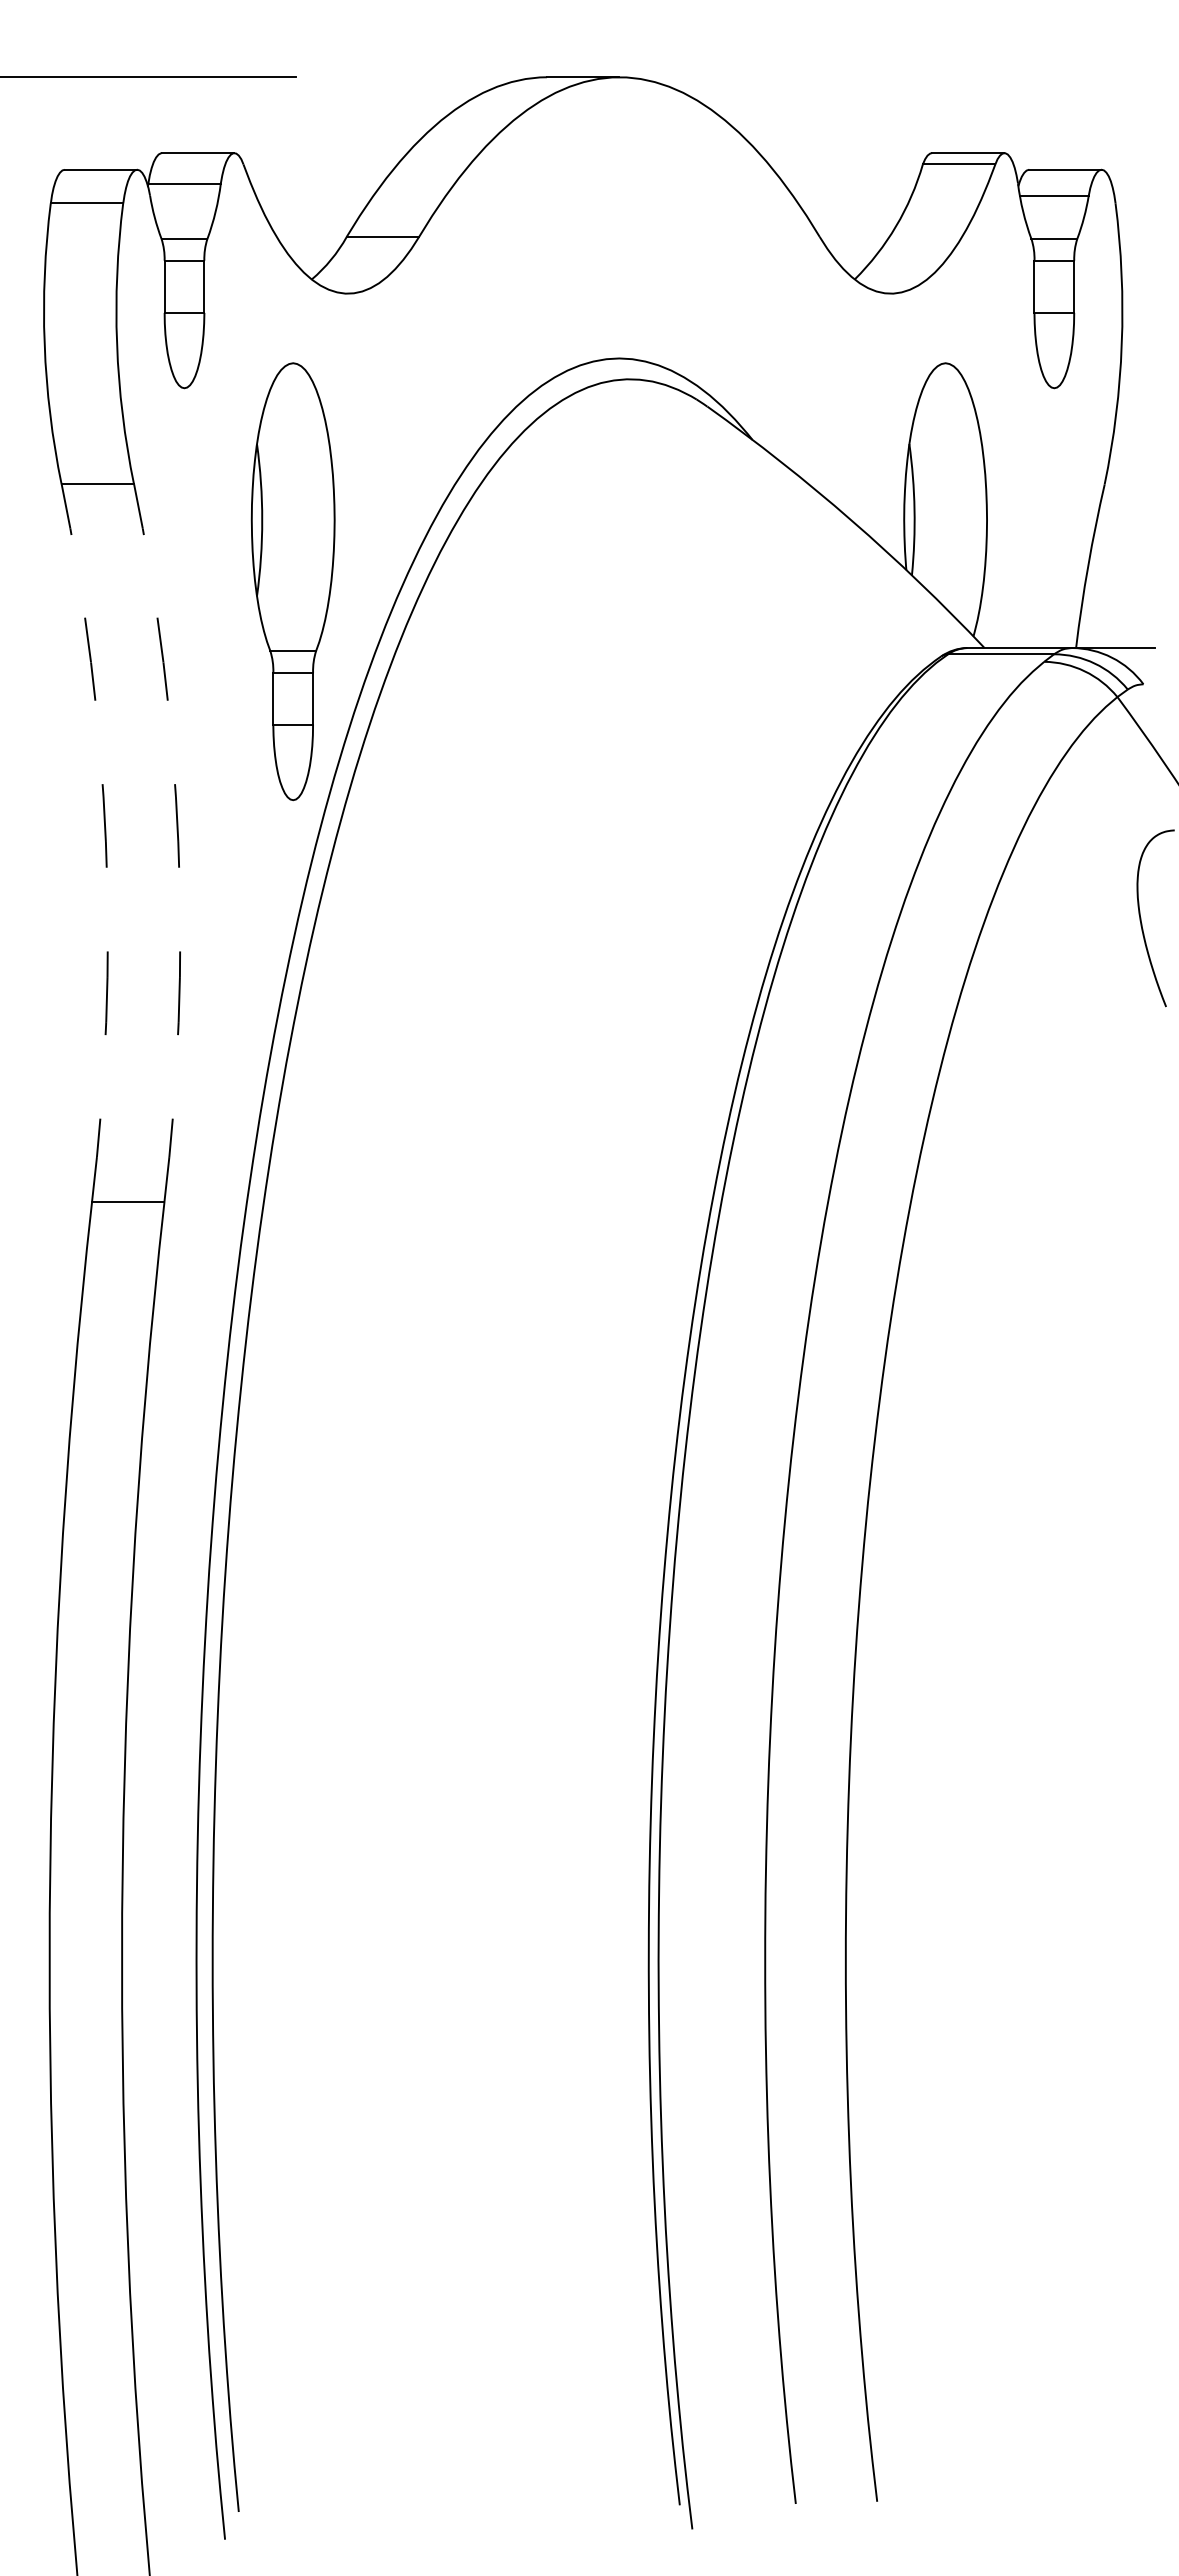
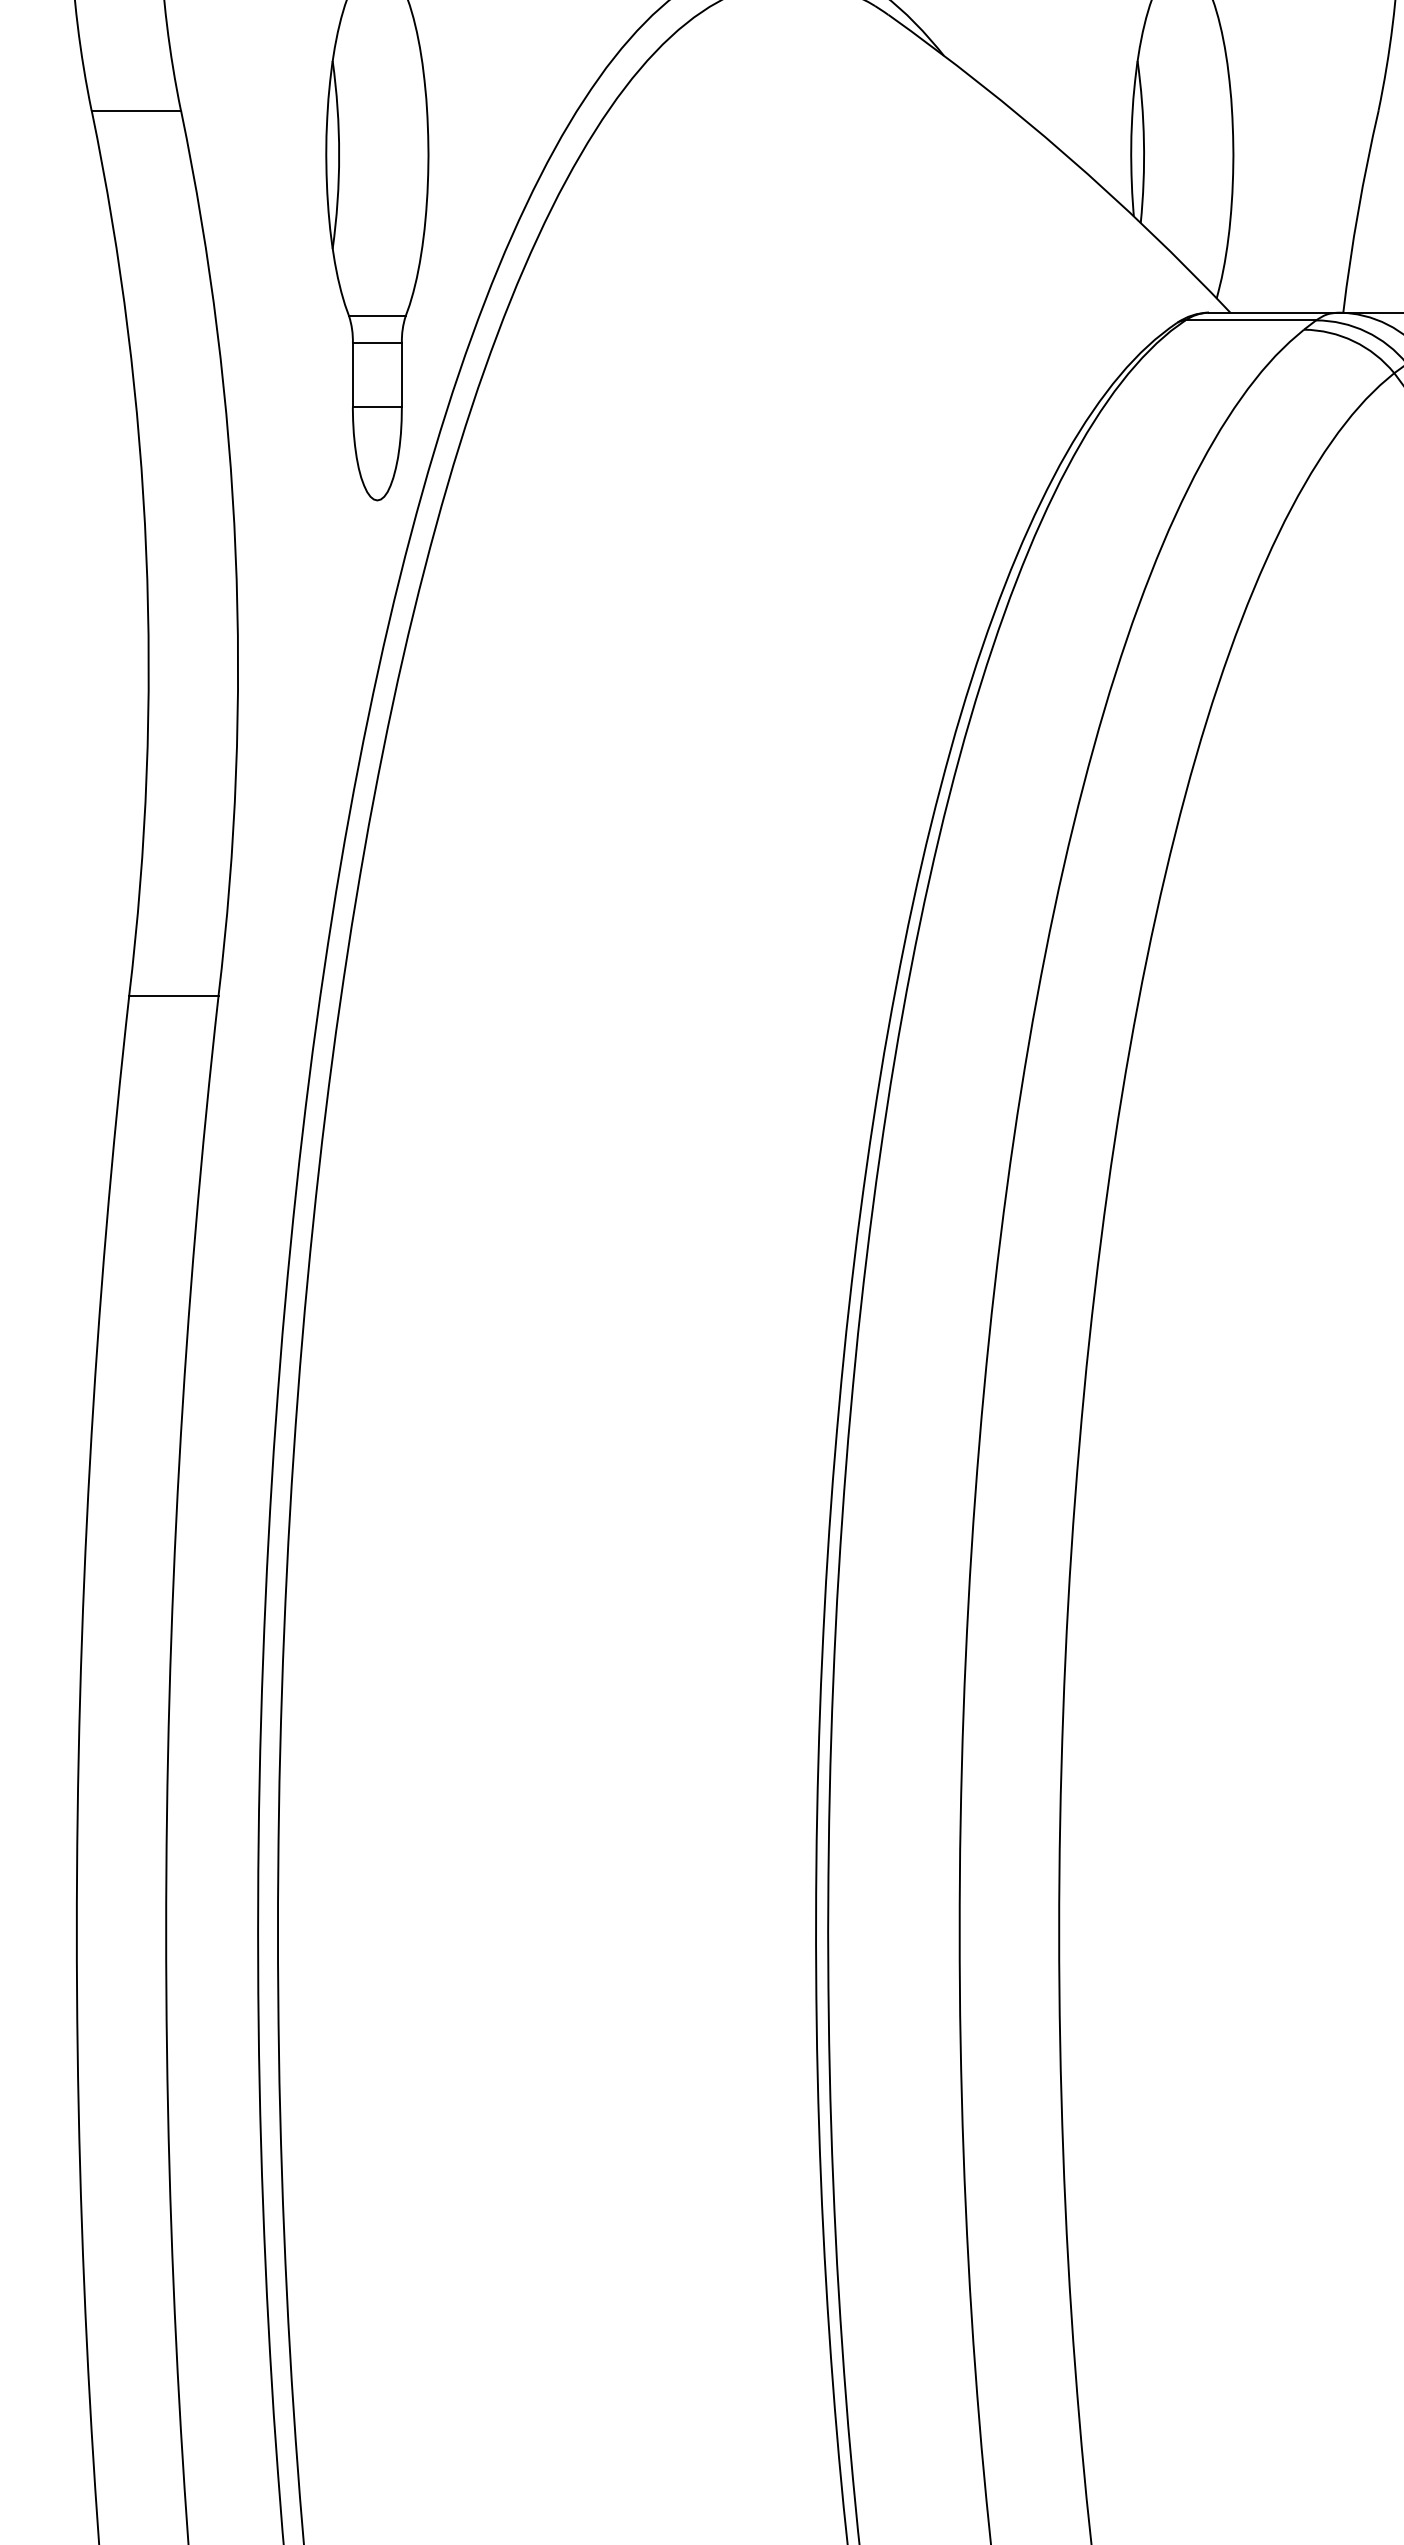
arc: (105, 841) -> (145, 551), dashed -> solid
arc: (178, 841) -> (235, 551), dashed -> solid

